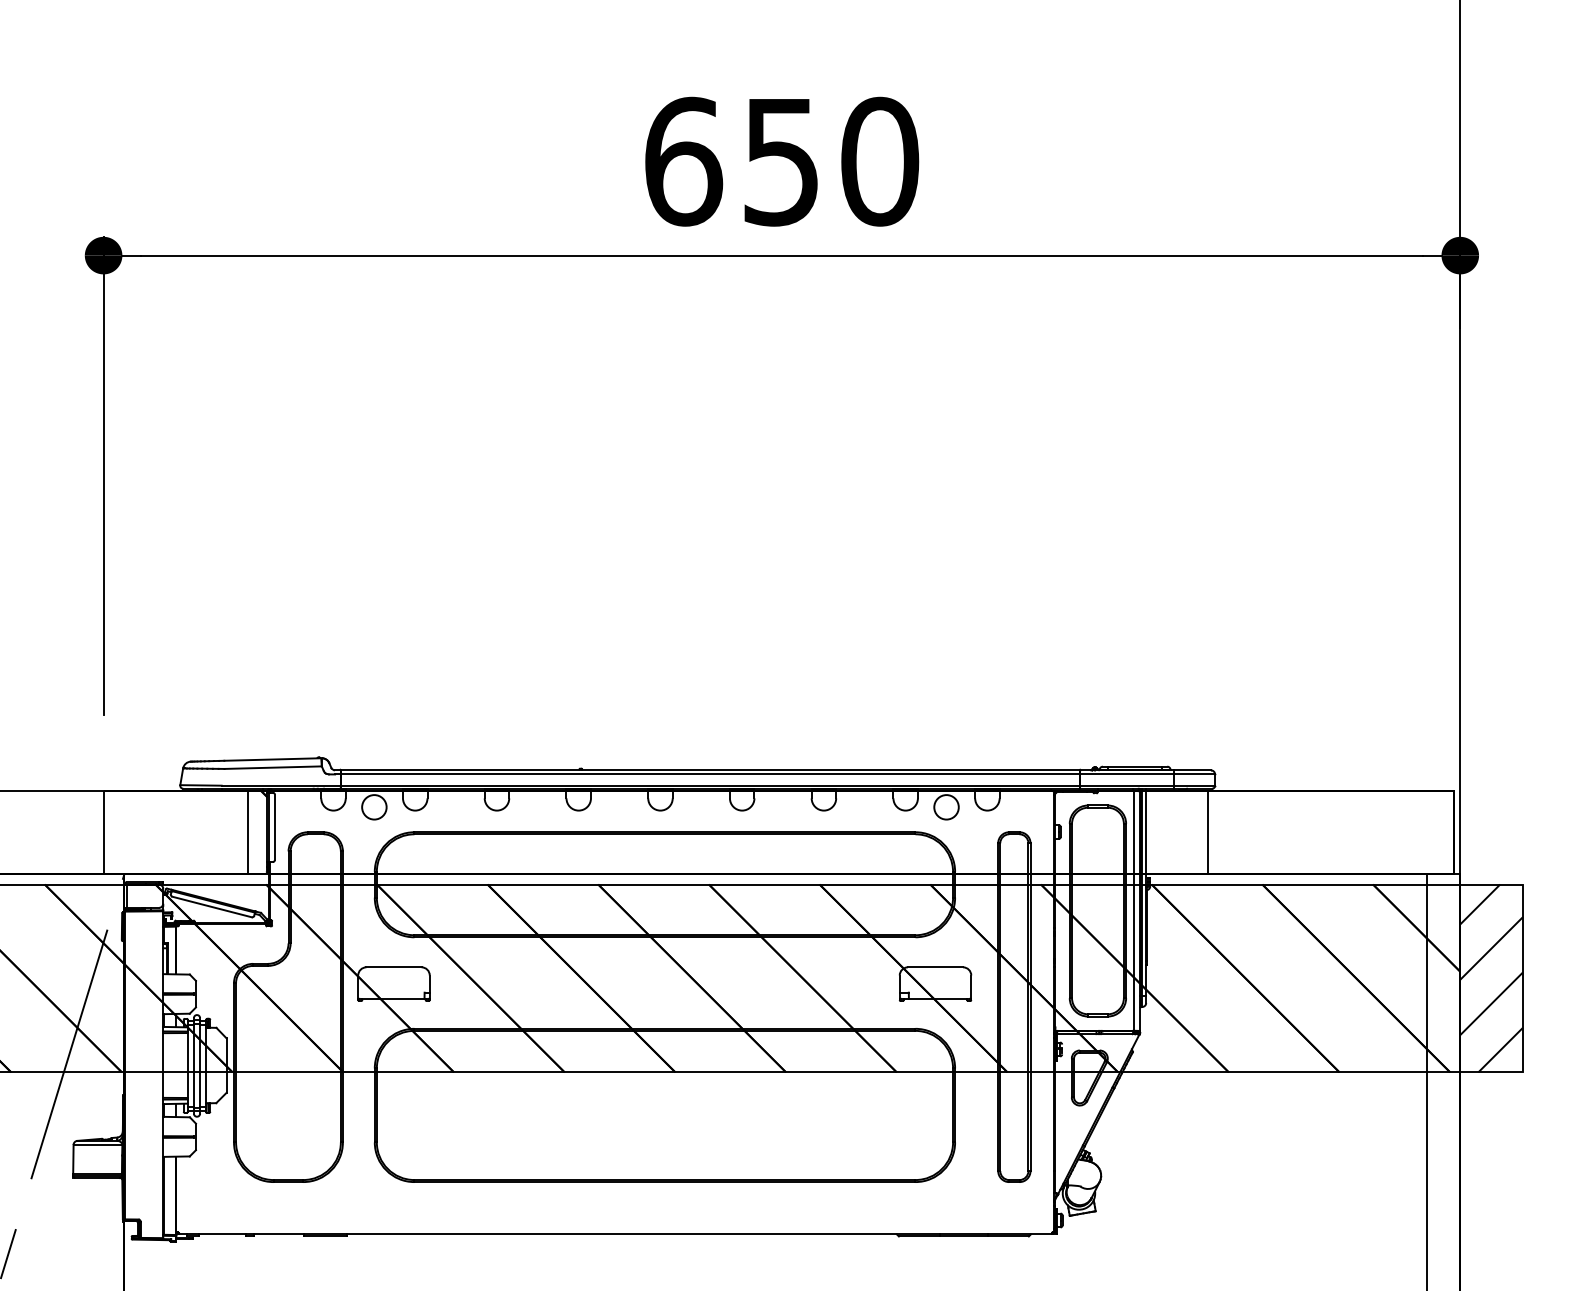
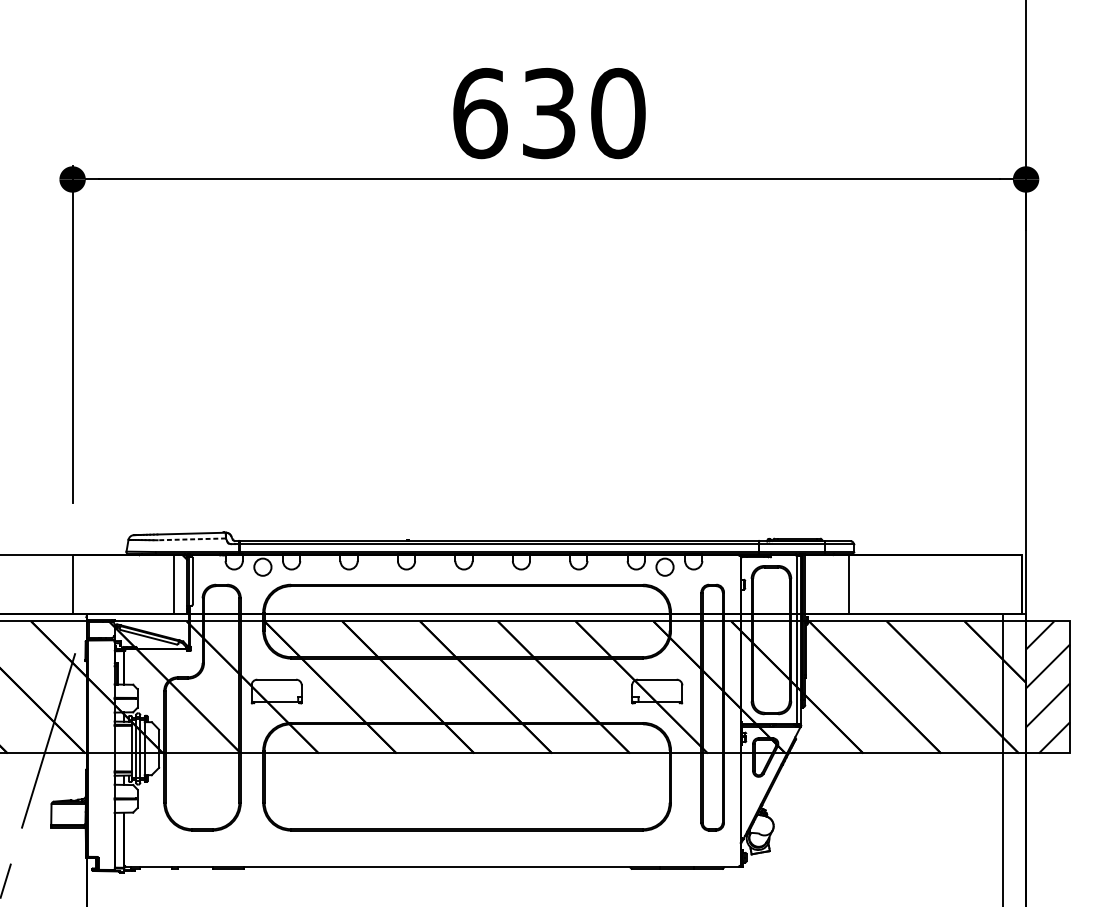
text: (781, 161) -> (549, 113), 650 -> 630
line: (273, 767) -> (192, 539), solid -> dashed

